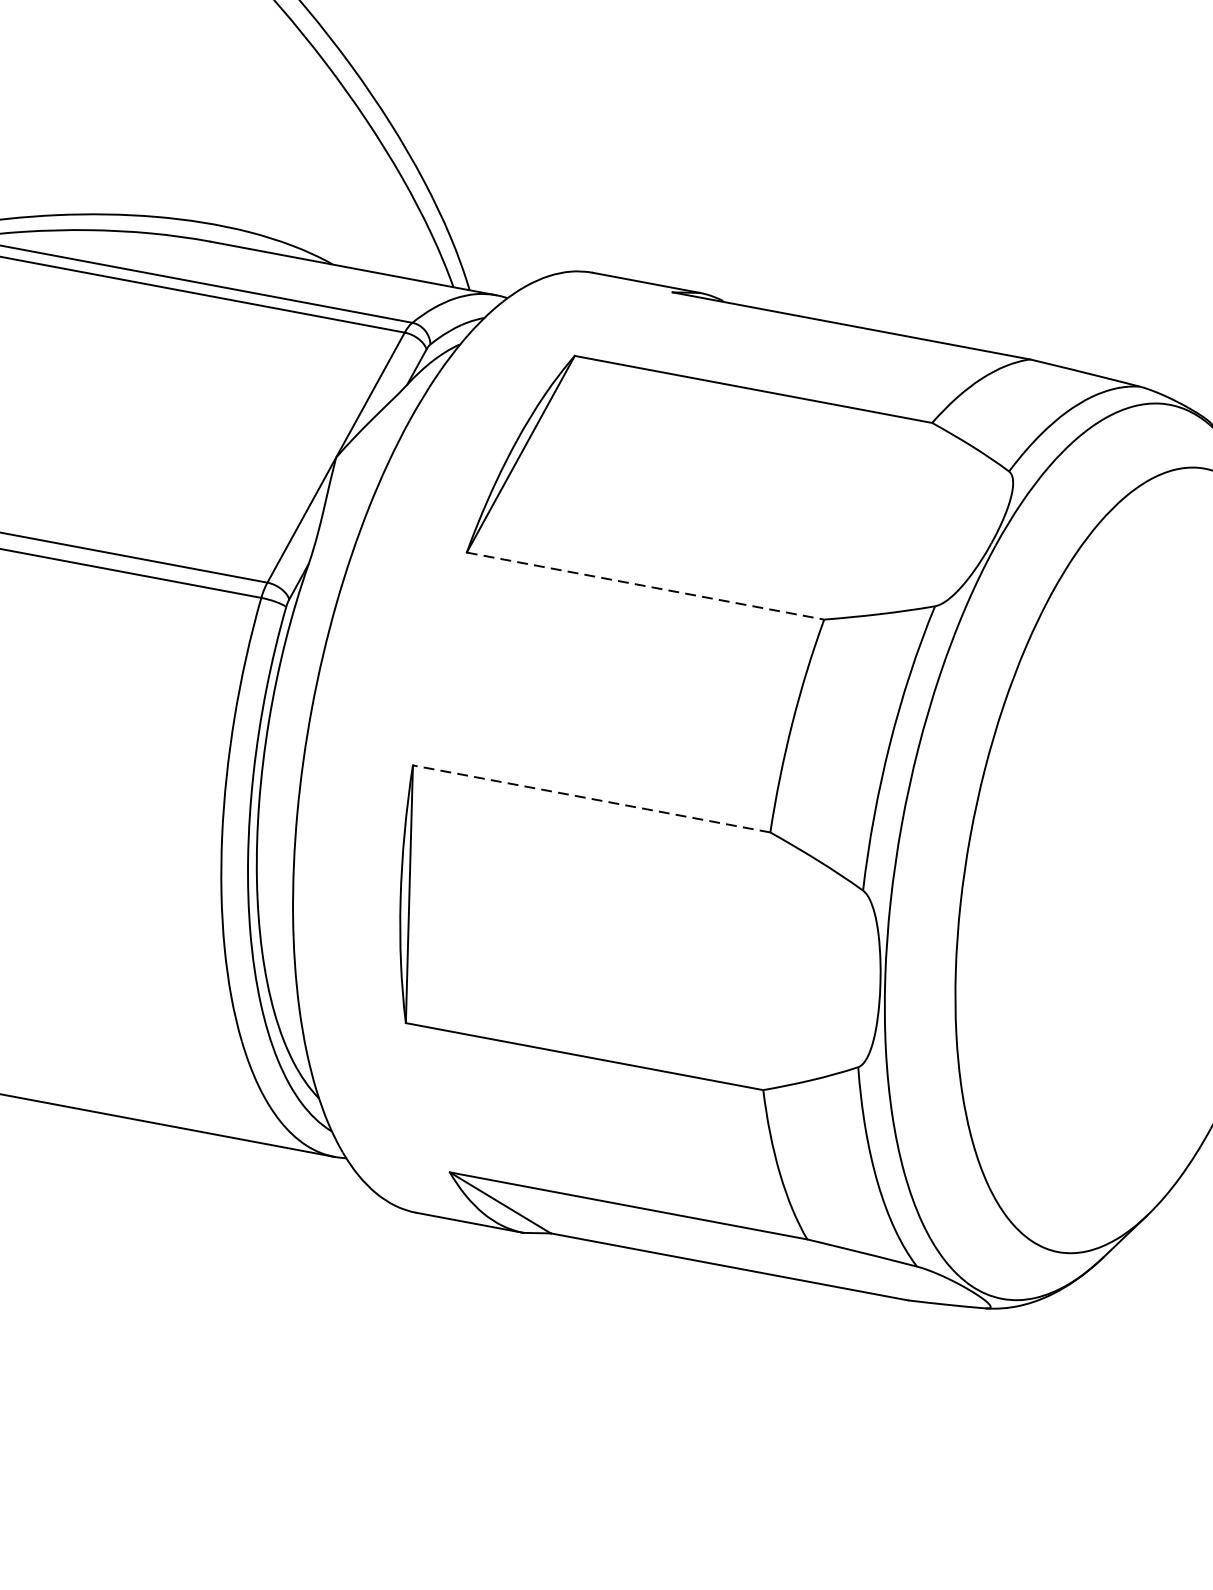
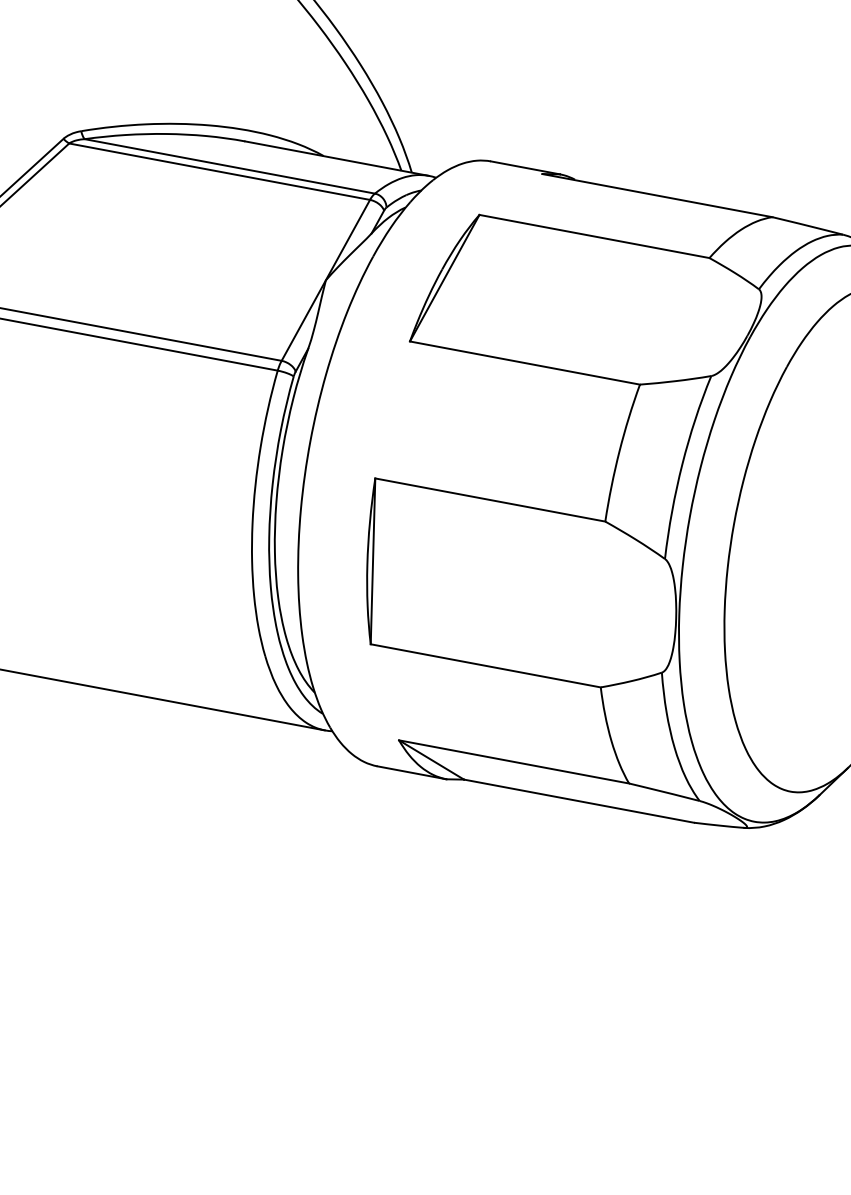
line: (646, 586) -> (525, 363), dashed -> solid
line: (590, 798) -> (489, 499), dashed -> solid

